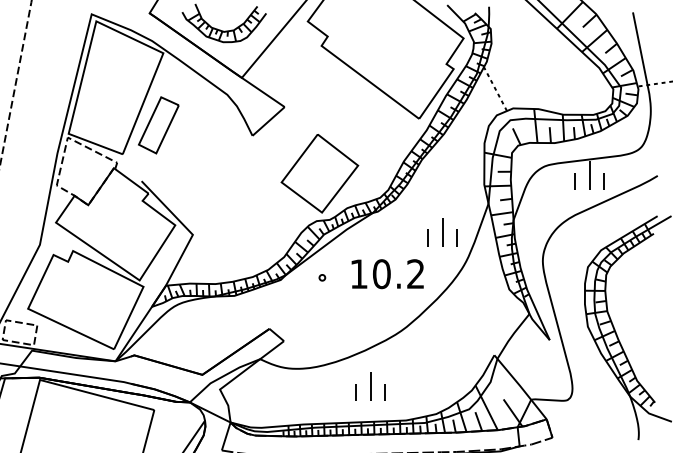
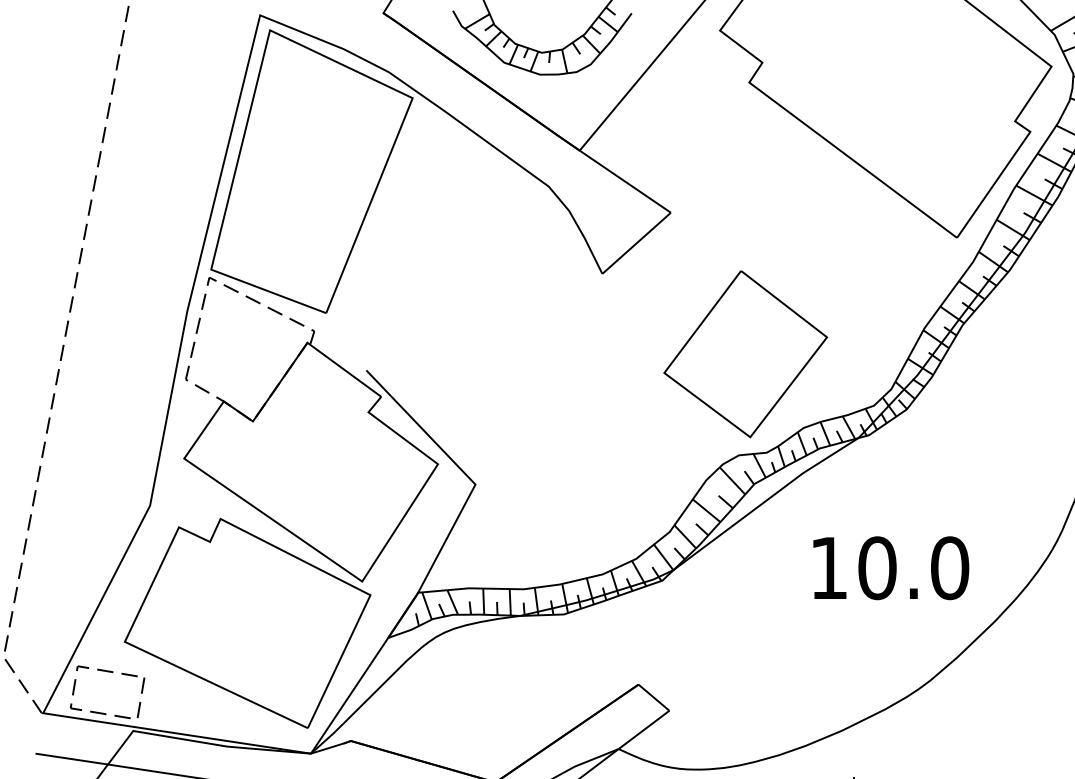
part: (158, 125) -> (402, 251), removed
part: (442, 232) -> (1006, 479), removed
text: (415, 274) -> (949, 568), 10.2 -> 10.0
part: (322, 277) -> (751, 575), removed

